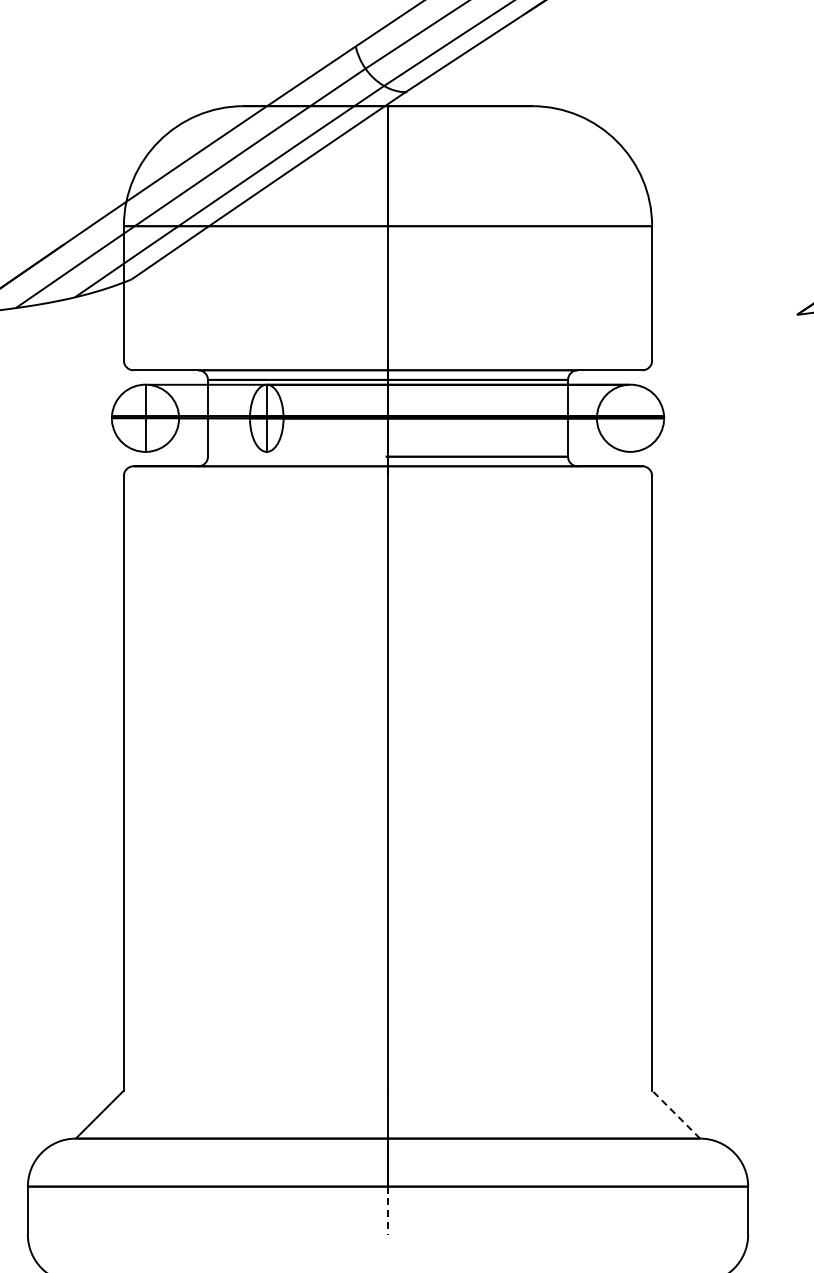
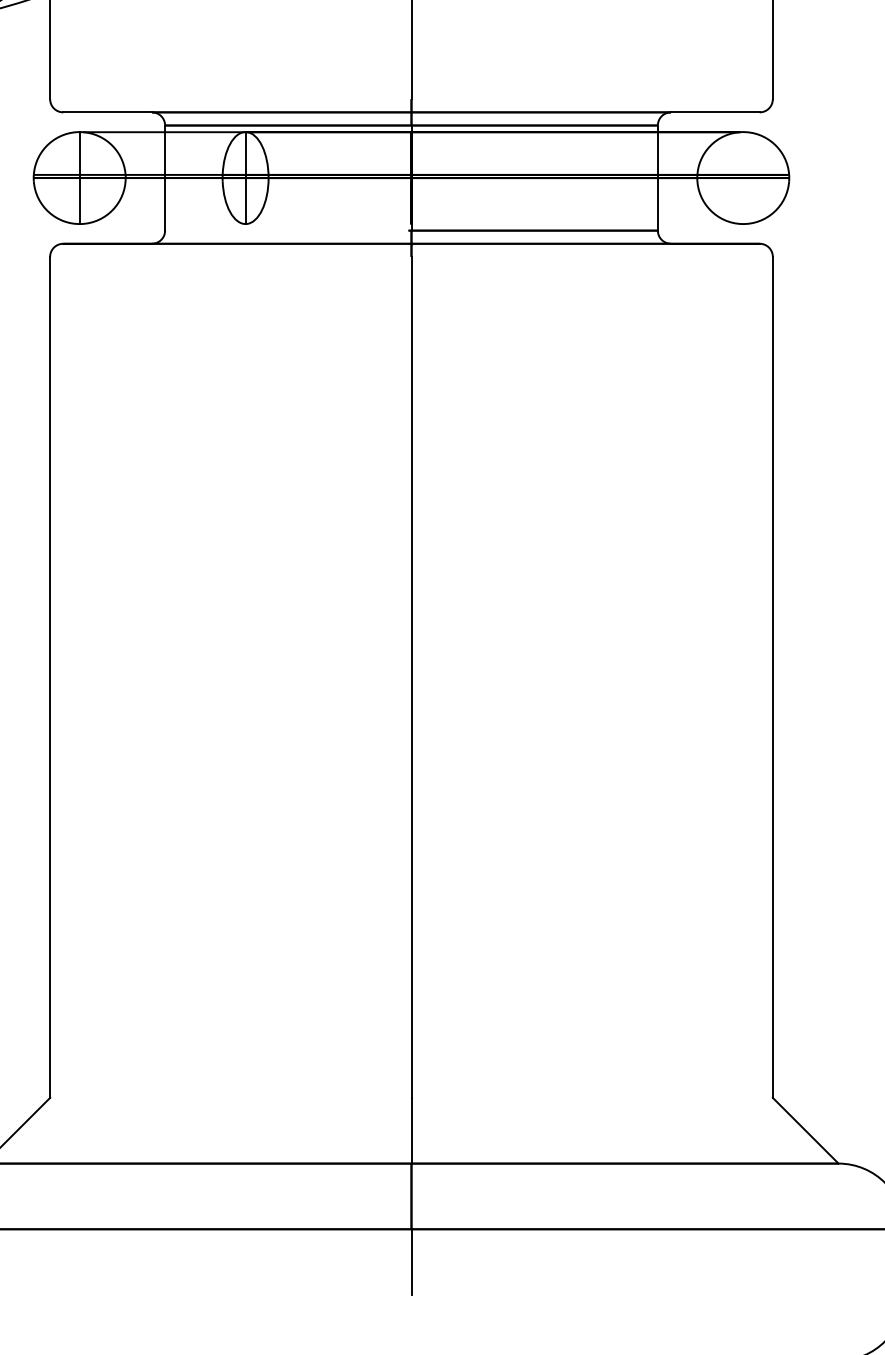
line: (676, 1114) -> (806, 1130), dashed -> solid
line: (388, 1211) -> (412, 1263), dashed -> solid

